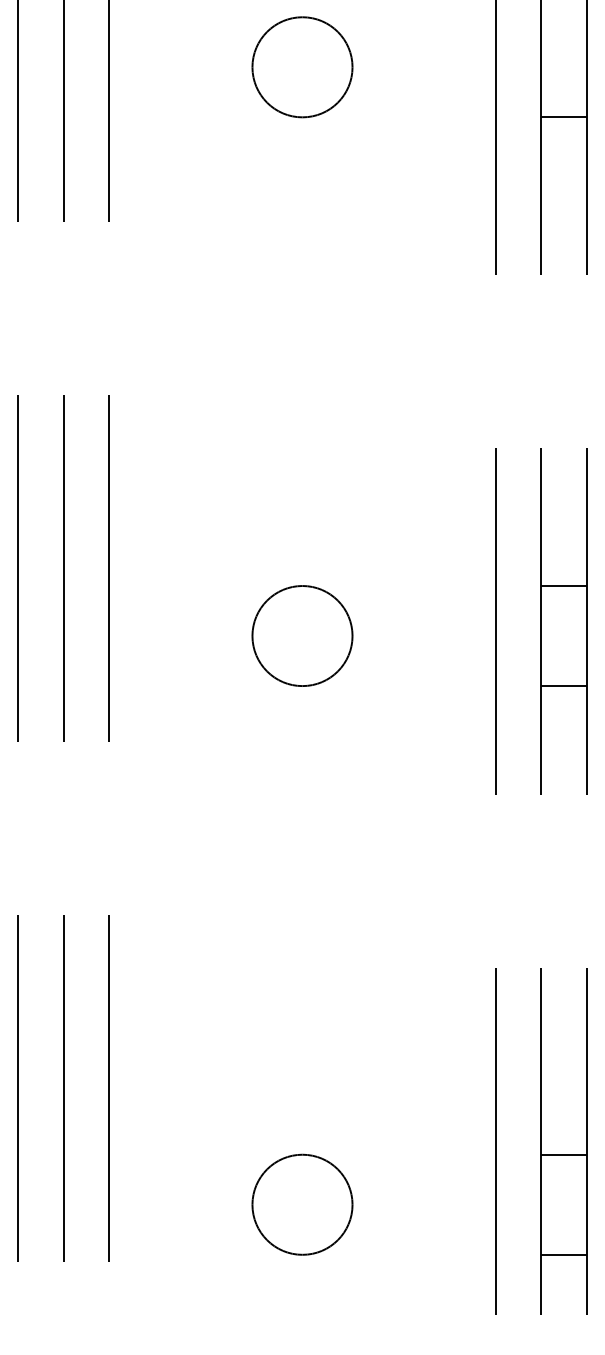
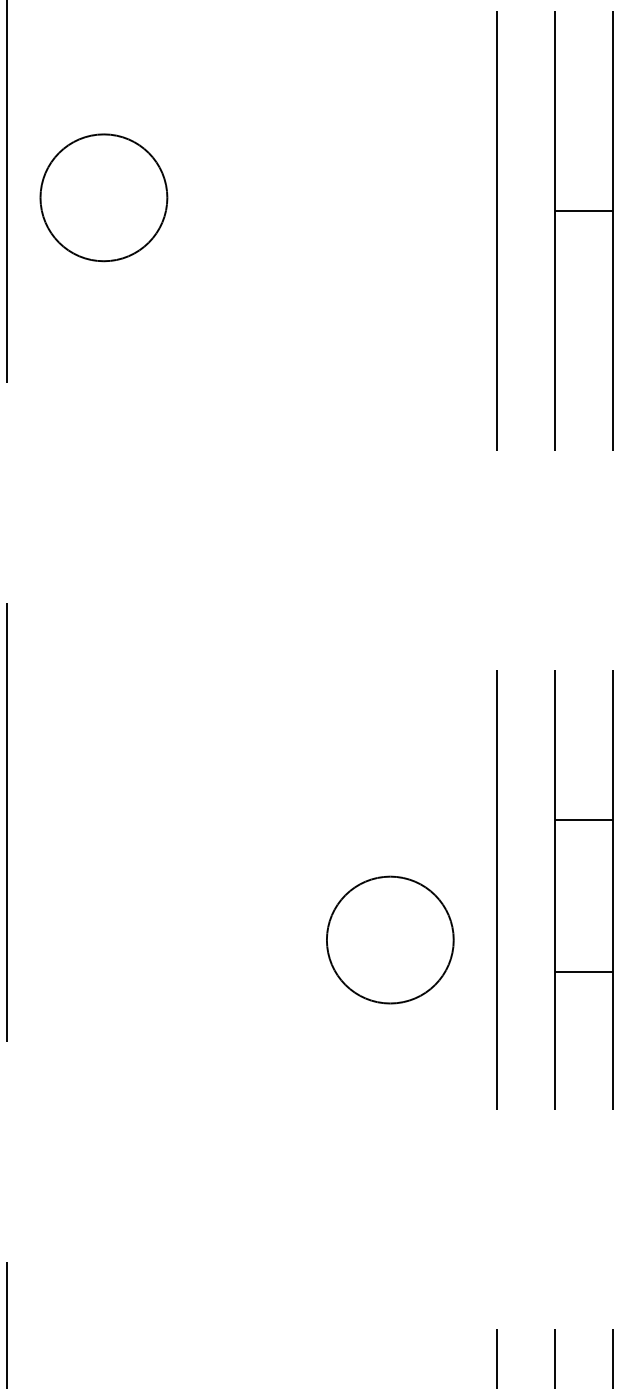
circle: (302, 67) -> (103, 198), moved
line: (563, 117) -> (582, 210), moved
line: (563, 586) -> (582, 820), moved
circle: (302, 635) -> (390, 939), moved

